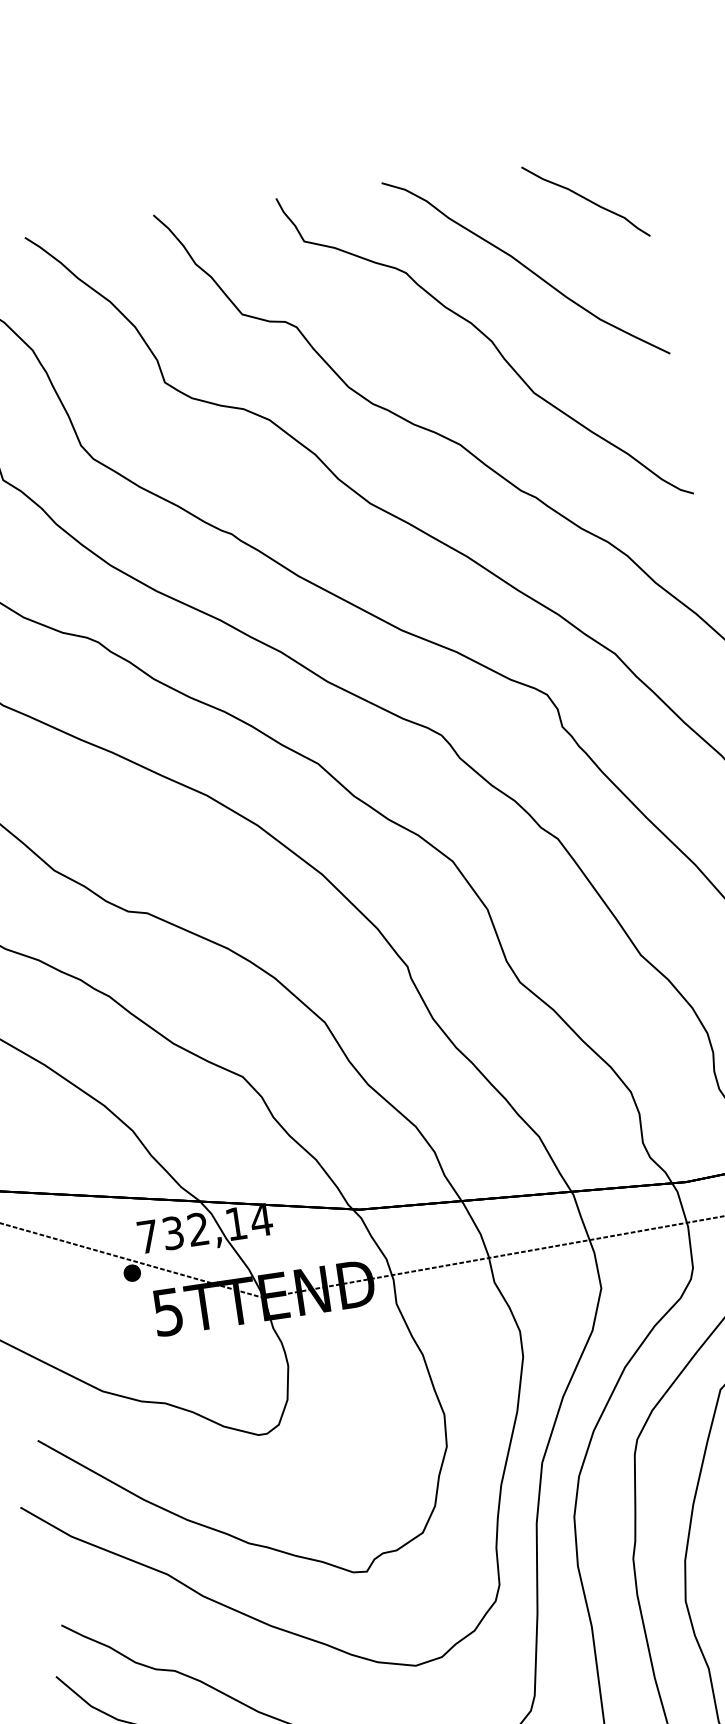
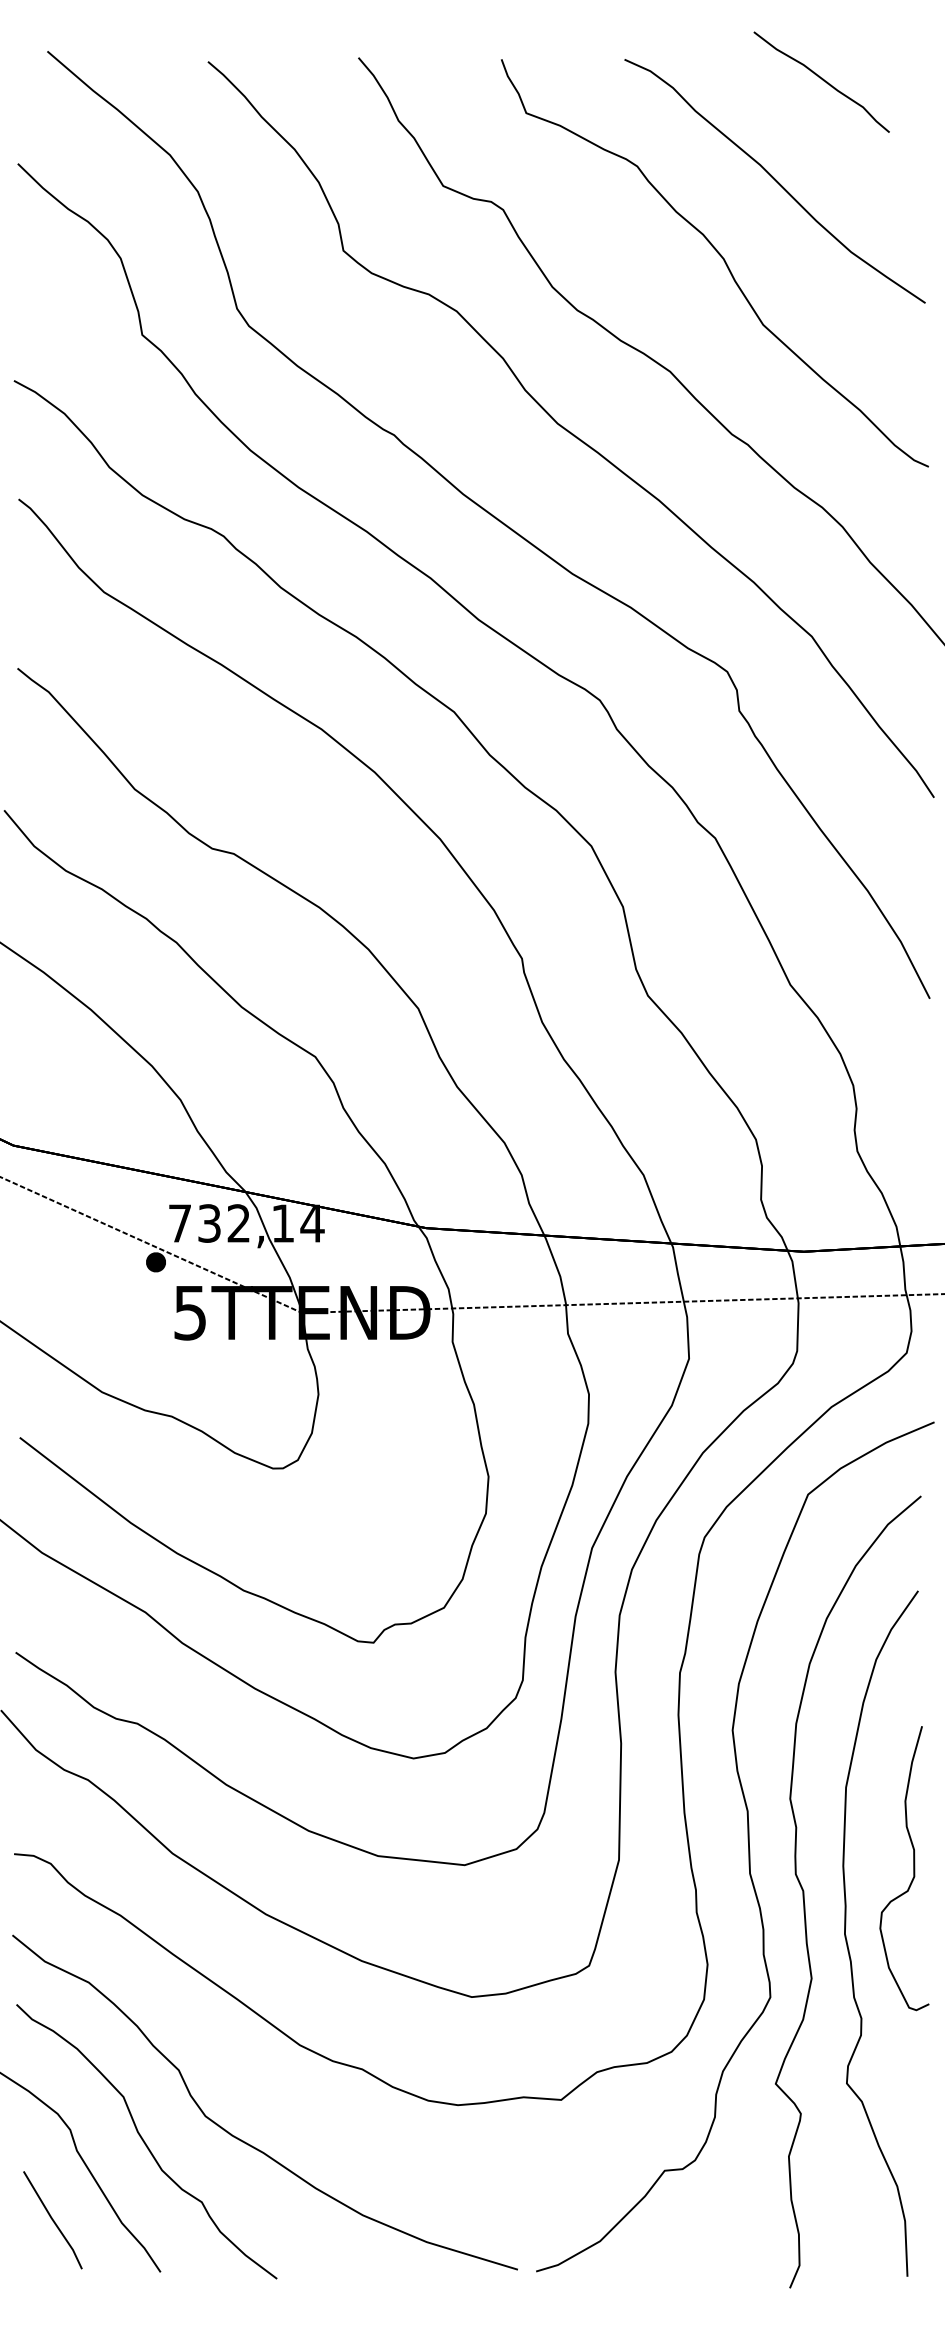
part: (585, 201) -> (821, 81), moved

